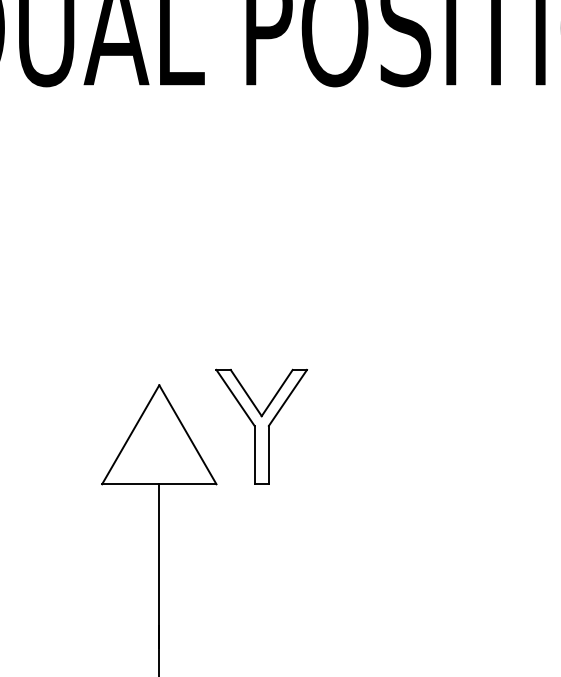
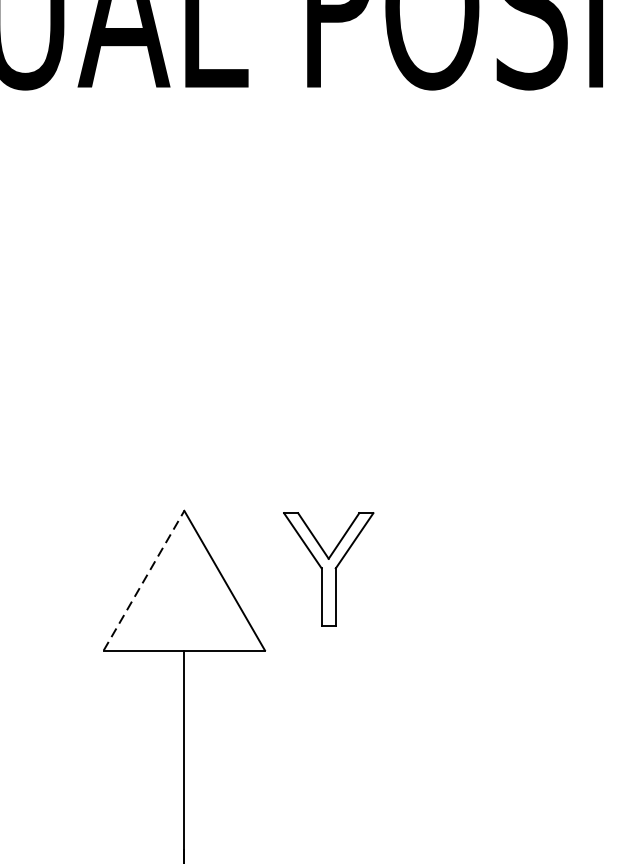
part: (261, 426) -> (328, 569), size x0.7
line: (130, 434) -> (143, 580), solid -> dashed

